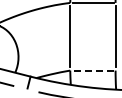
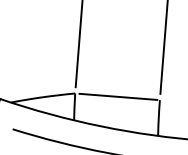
line: (93, 70) -> (118, 96), dashed -> solid

